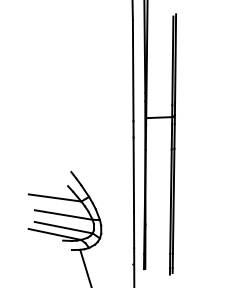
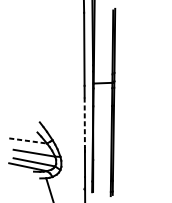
line: (133, 173) -> (84, 123), solid -> dashed
line: (55, 197) -> (28, 140), solid -> dashed

